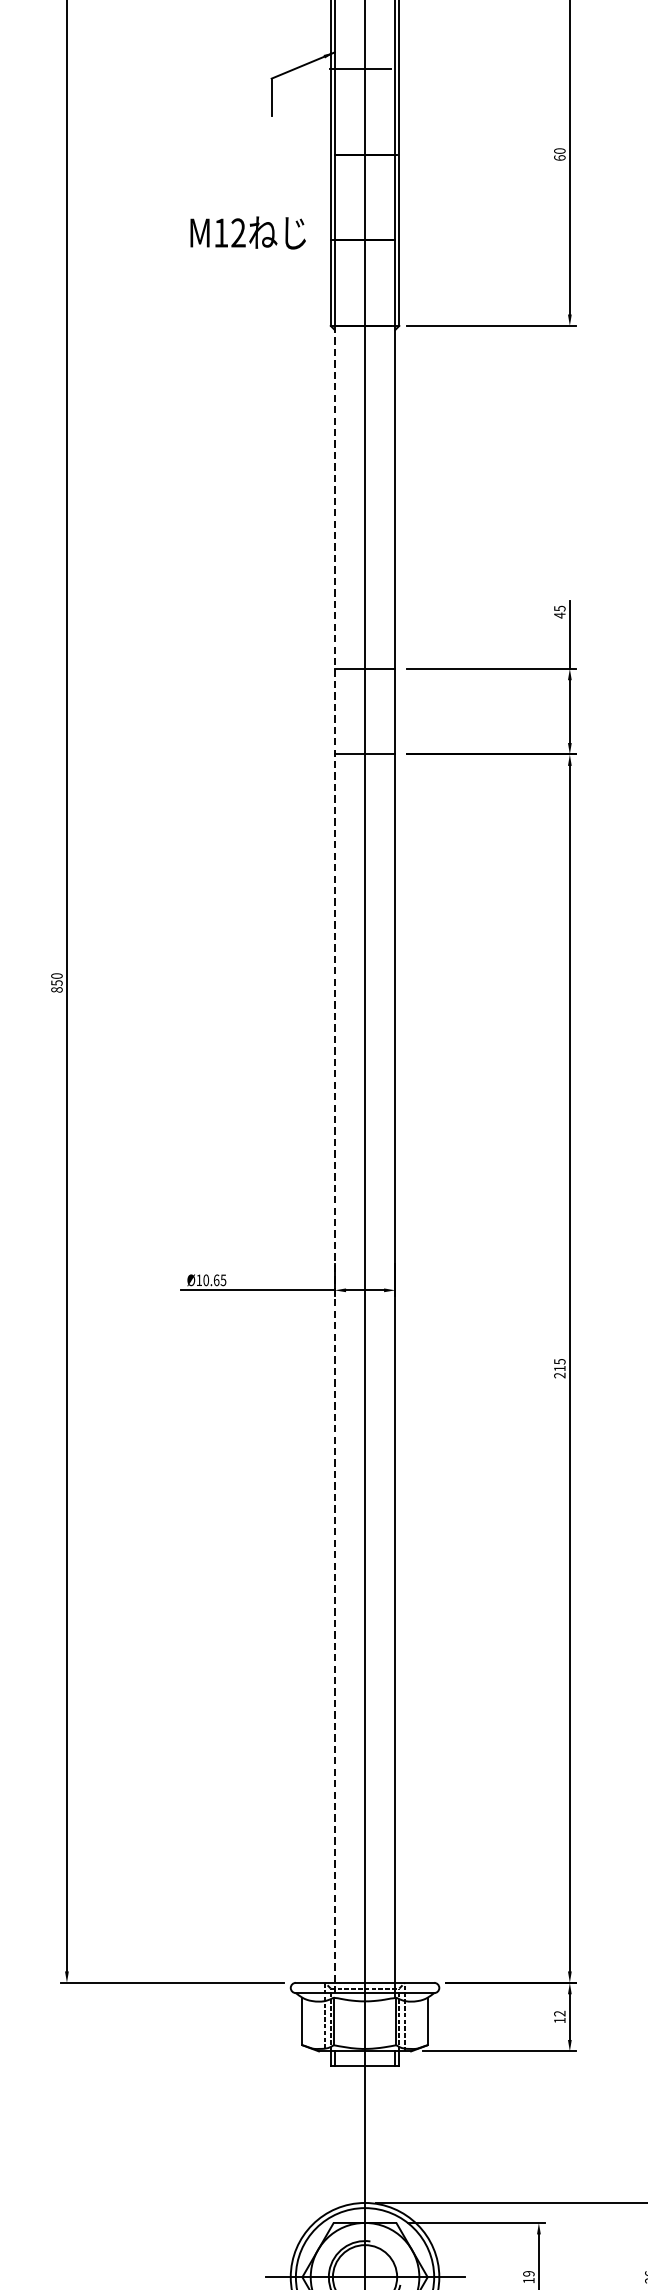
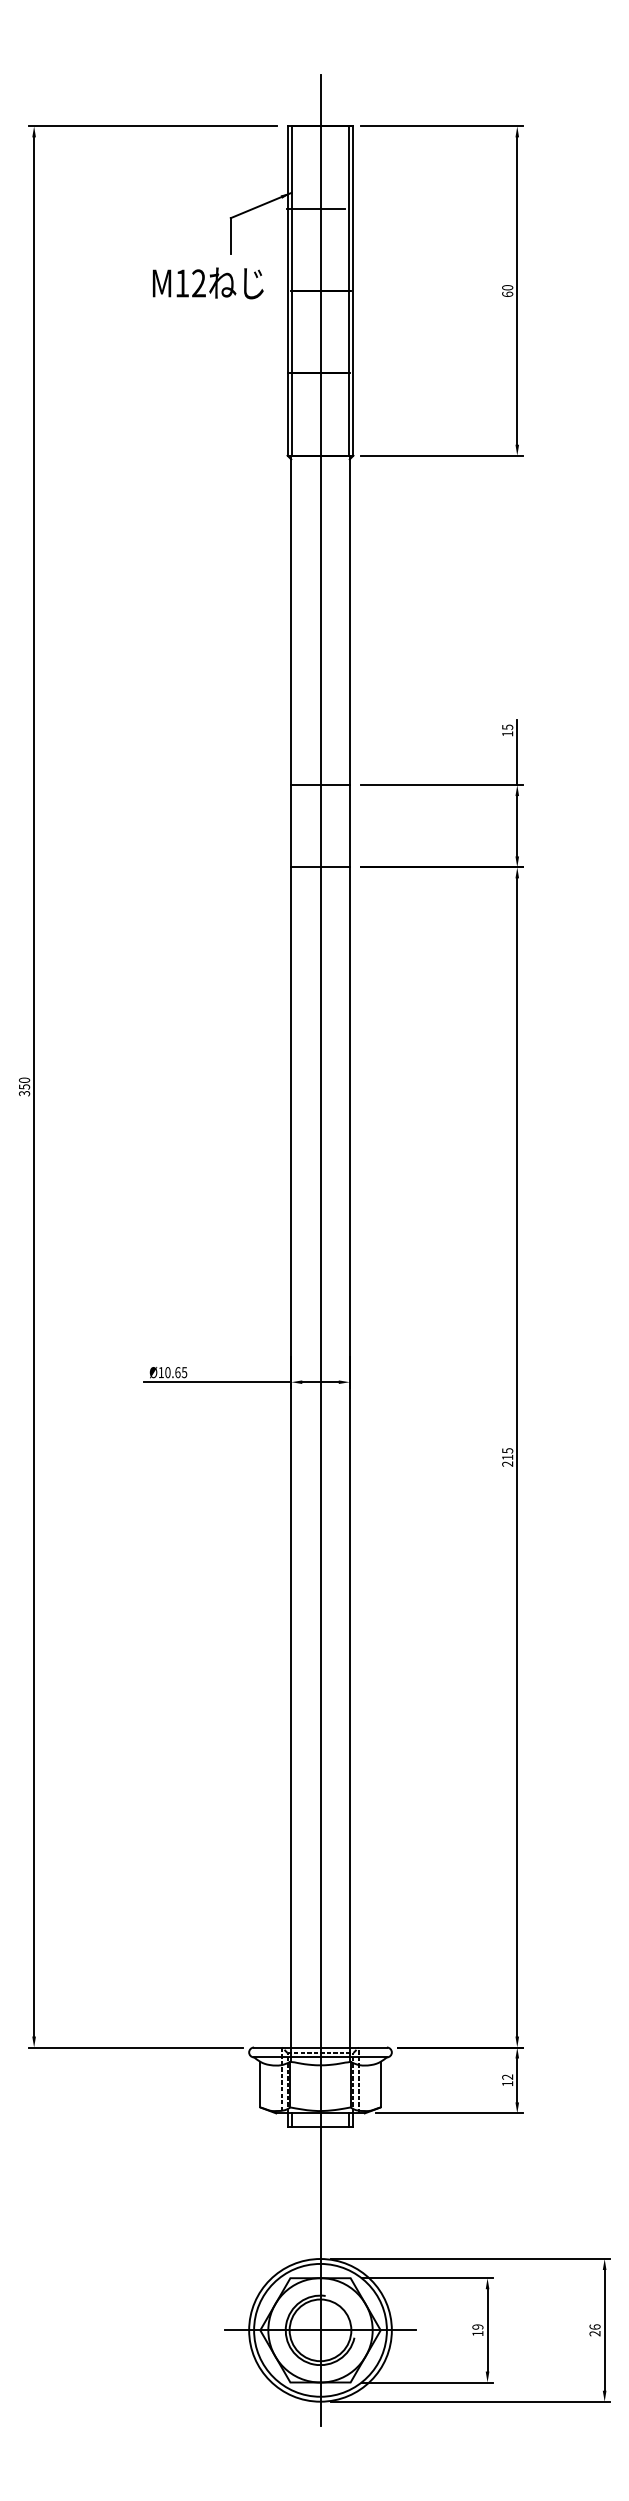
text: (247, 233) -> (207, 283), moved
text: (559, 615) -> (507, 733), 45 -> 15
text: (56, 989) -> (24, 1093), 850 -> 350
line: (334, 1161) -> (291, 1258), dashed -> solid

